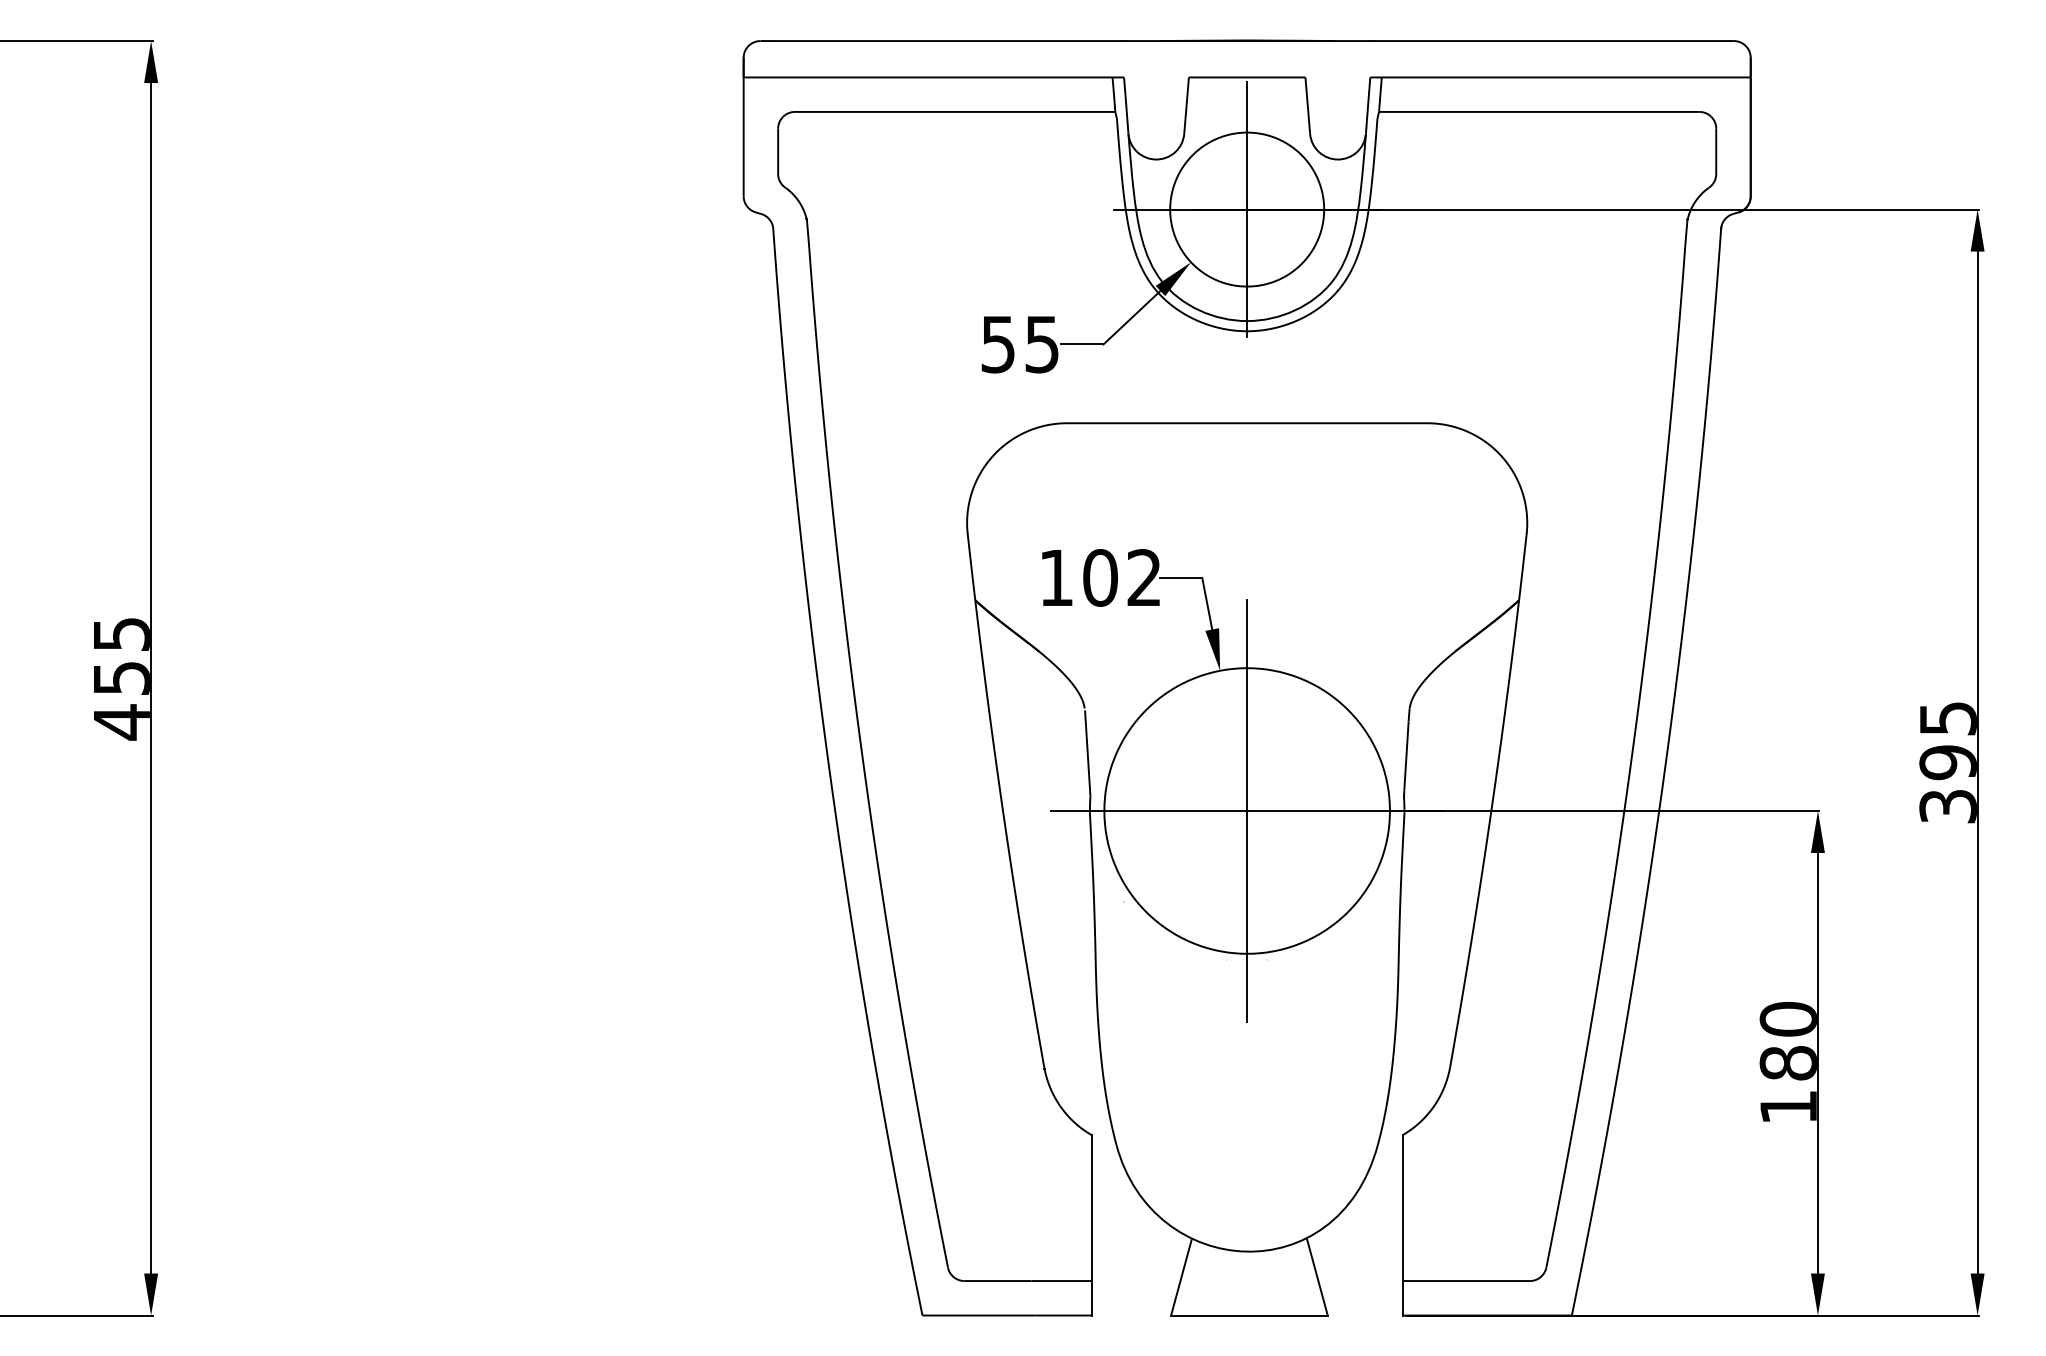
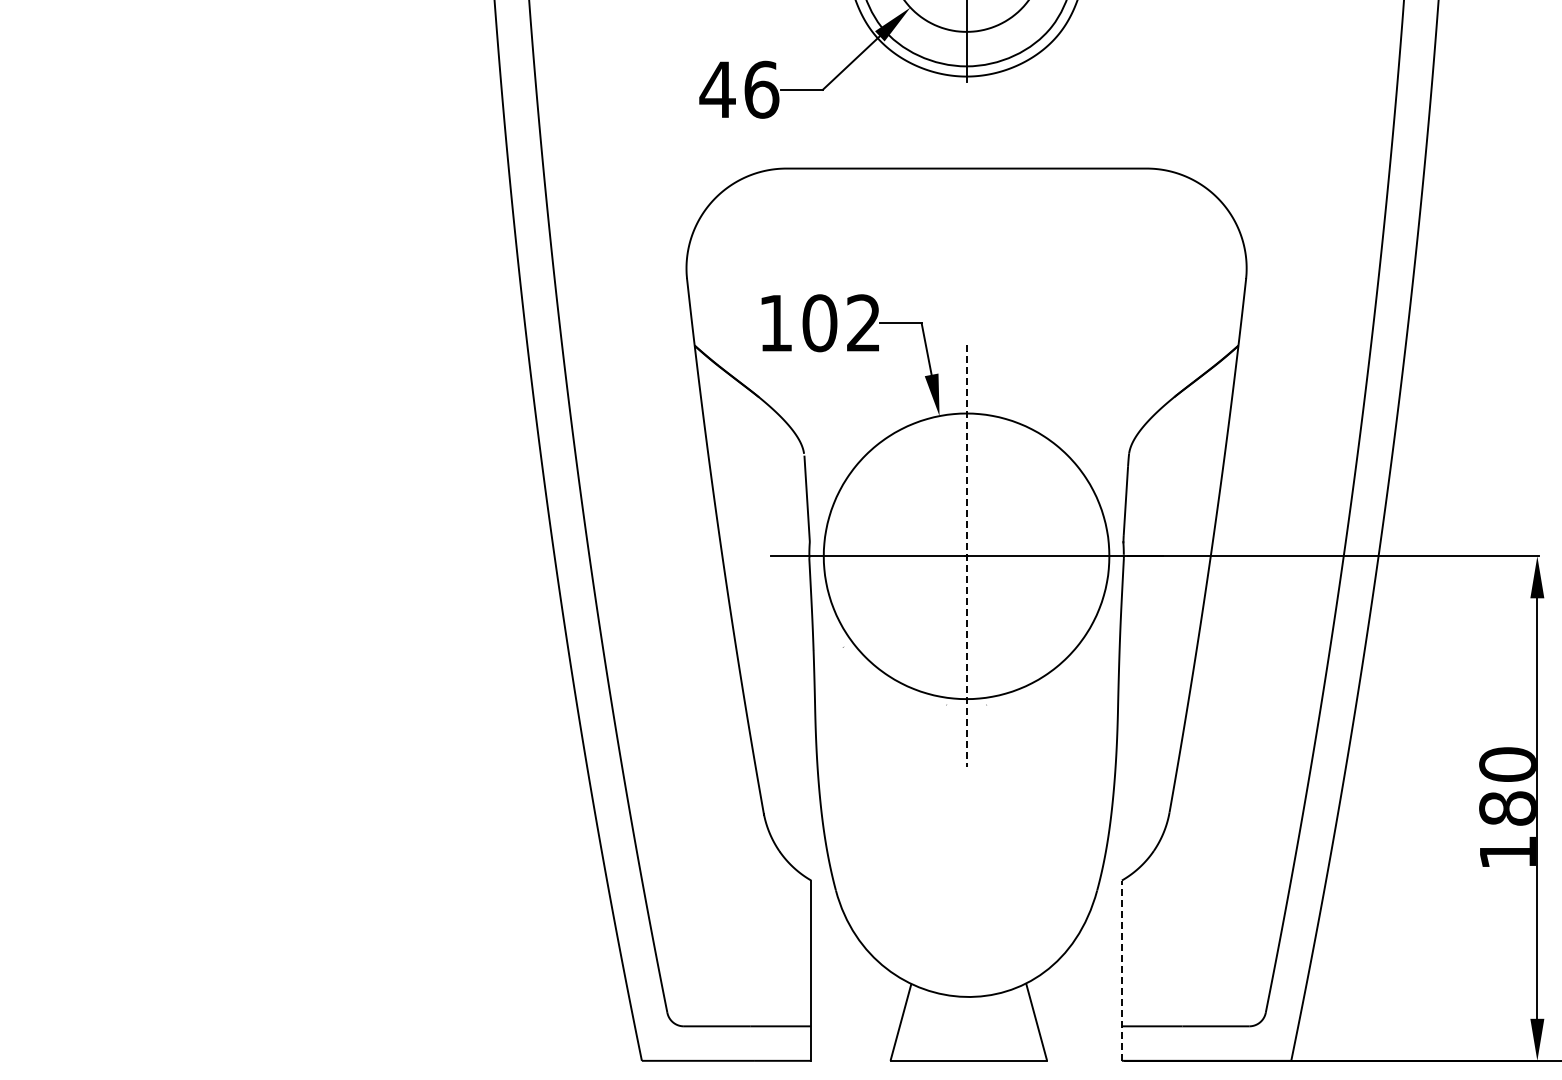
text: (1019, 344) -> (738, 89), 55 -> 46
line: (1247, 811) -> (966, 556), solid -> dashed
line: (1402, 1224) -> (1121, 969), solid -> dashed

